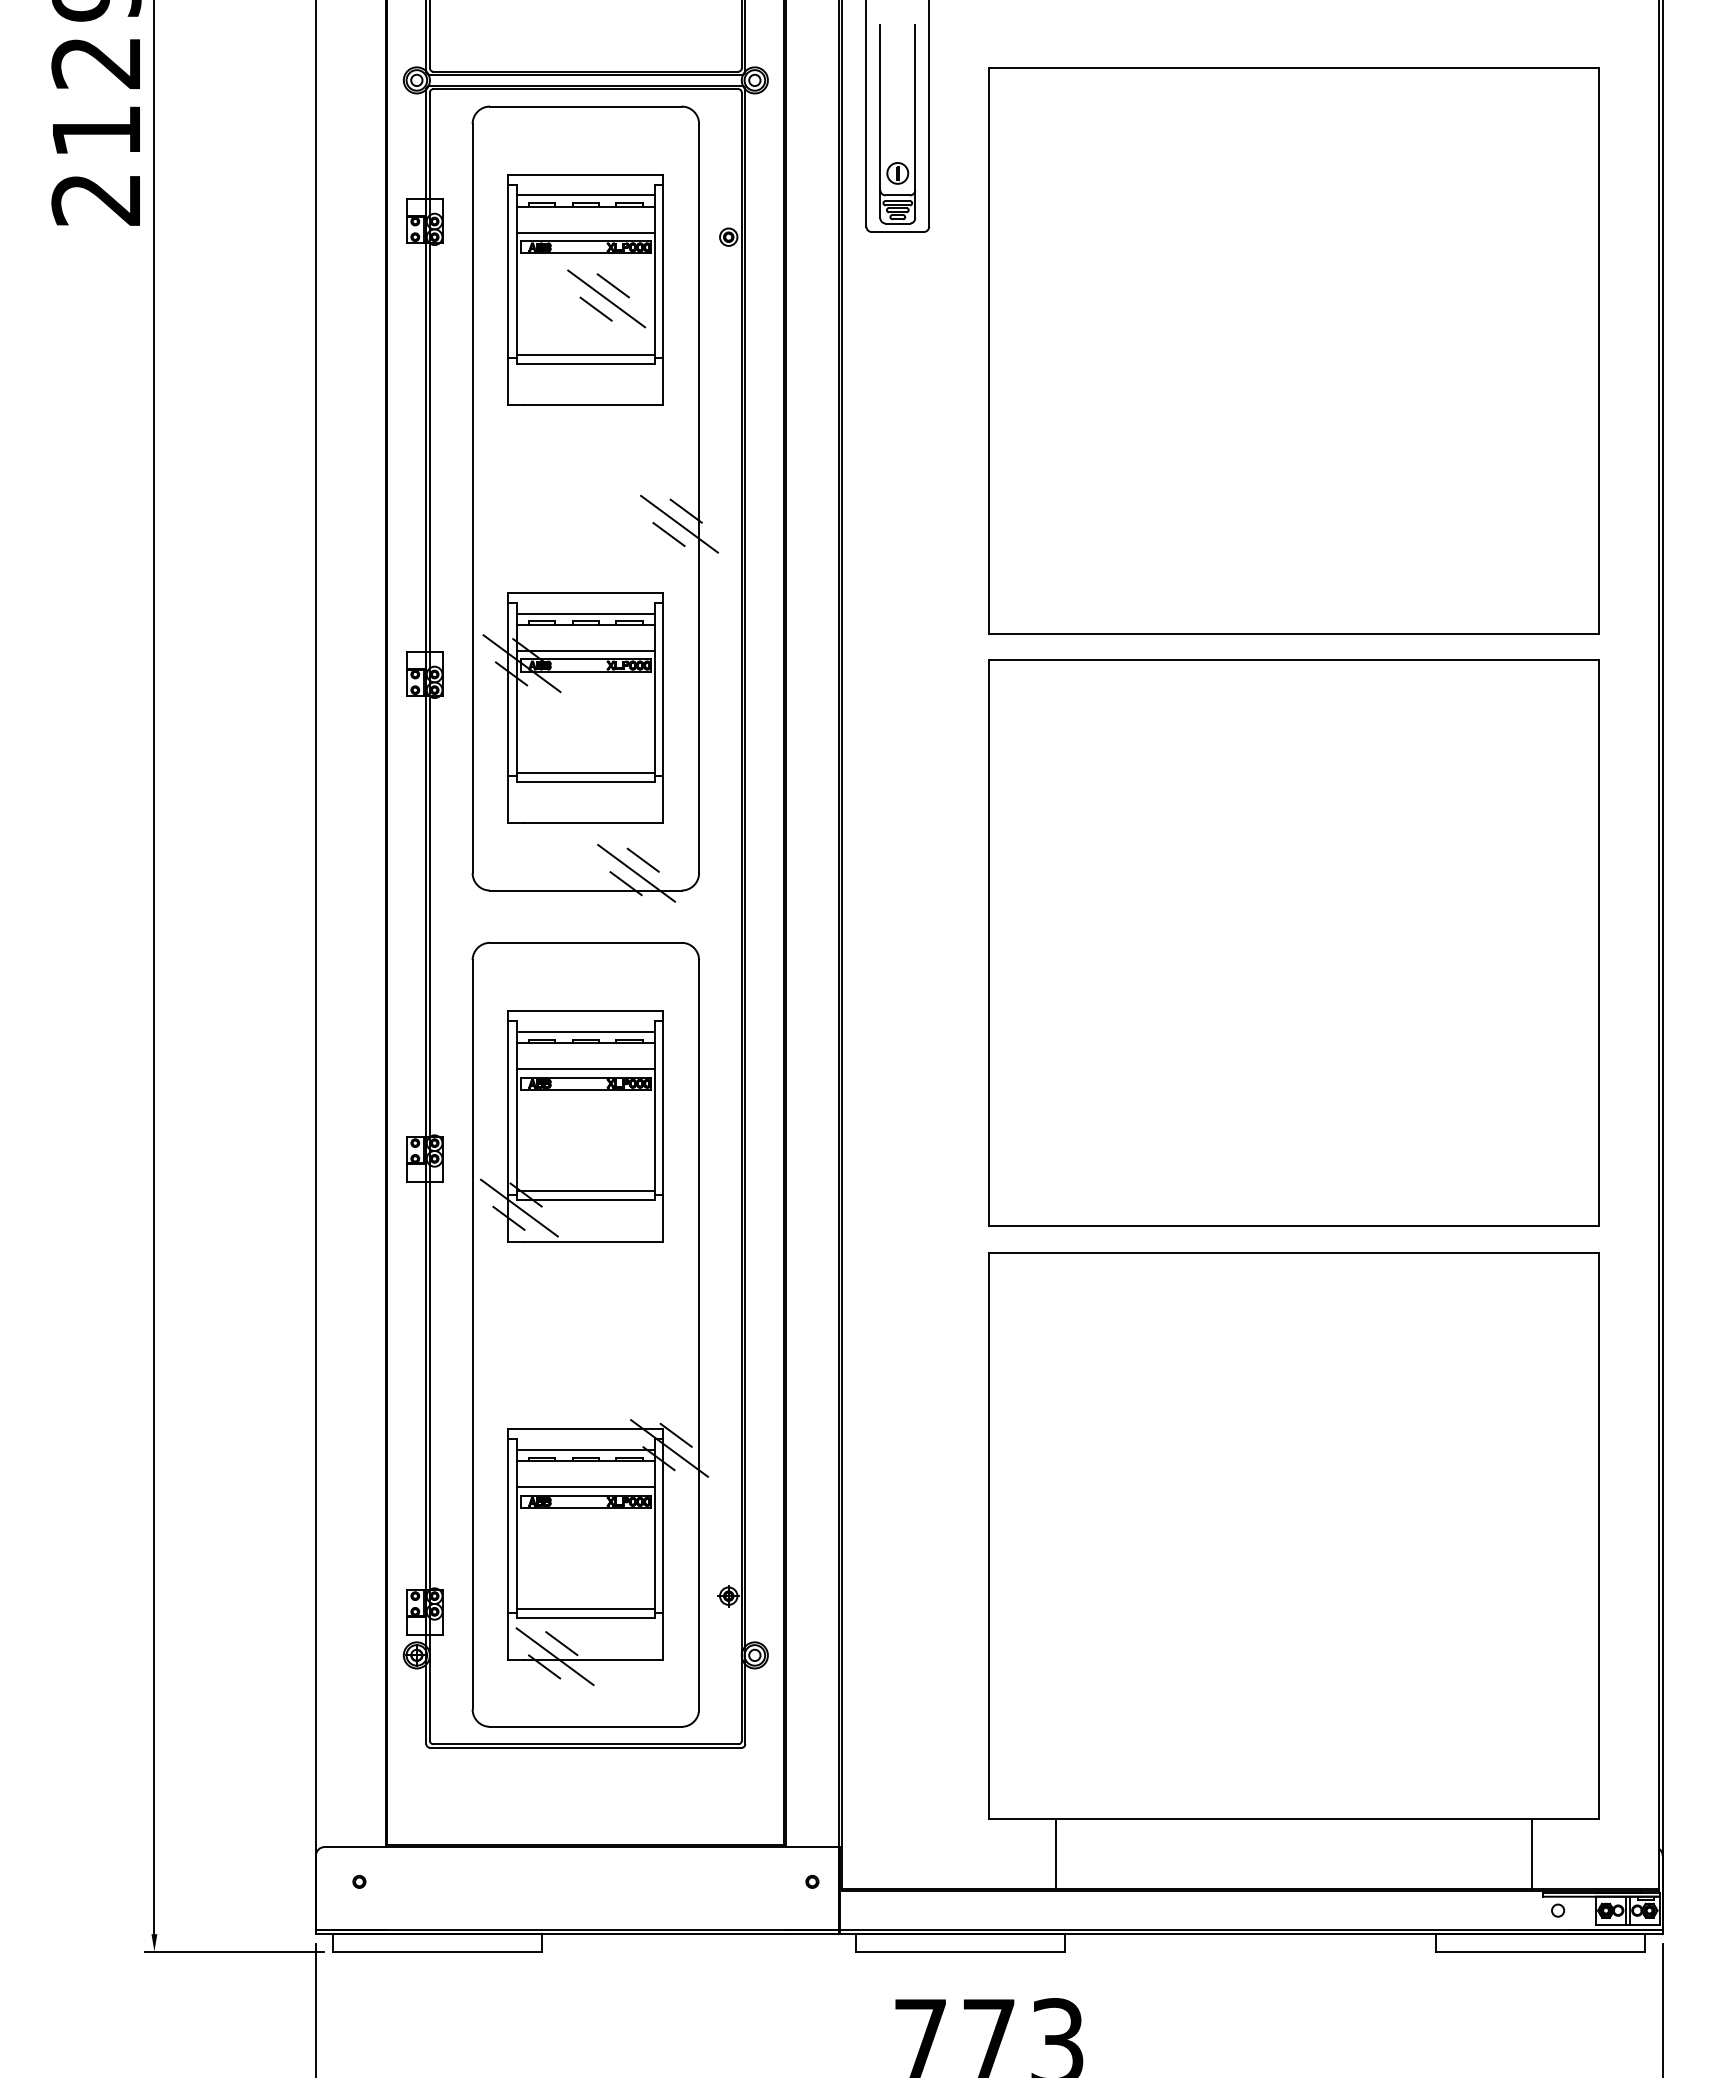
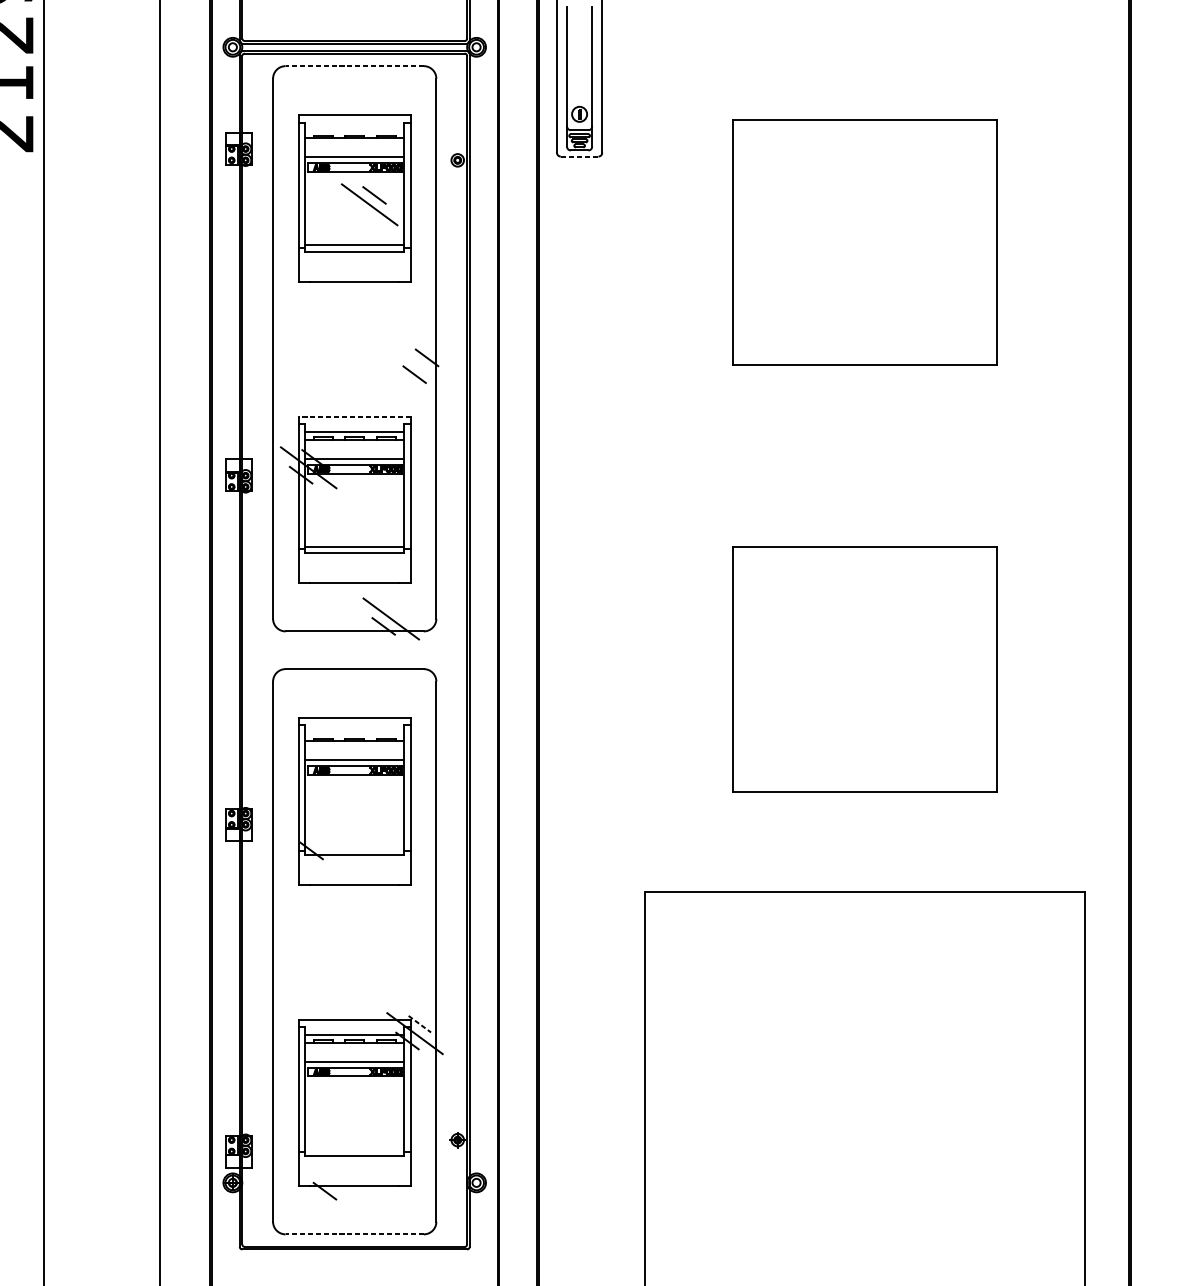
line: (585, 106) -> (354, 66), solid -> dashed
line: (585, 195) -> (354, 130), removed
line: (898, 232) -> (580, 156), solid -> dashed
line: (595, 308) -> (361, 211), removed
part: (1293, 350) -> (864, 242), size x0.6
line: (679, 523) -> (422, 366), removed
line: (585, 592) -> (354, 416), solid -> dashed
line: (642, 859) -> (395, 609), removed
part: (1293, 942) -> (864, 668), size x0.6
line: (585, 1031) -> (354, 733), removed
line: (585, 1191) -> (354, 848), removed
line: (519, 1207) -> (306, 859), removed
line: (508, 1217) -> (298, 867), removed
line: (676, 1435) -> (420, 1024), solid -> dashed
line: (585, 1609) -> (354, 1149), removed
line: (561, 1643) -> (337, 1174), removed
line: (554, 1656) -> (332, 1183), removed
line: (585, 1726) -> (354, 1234), solid -> dashed

